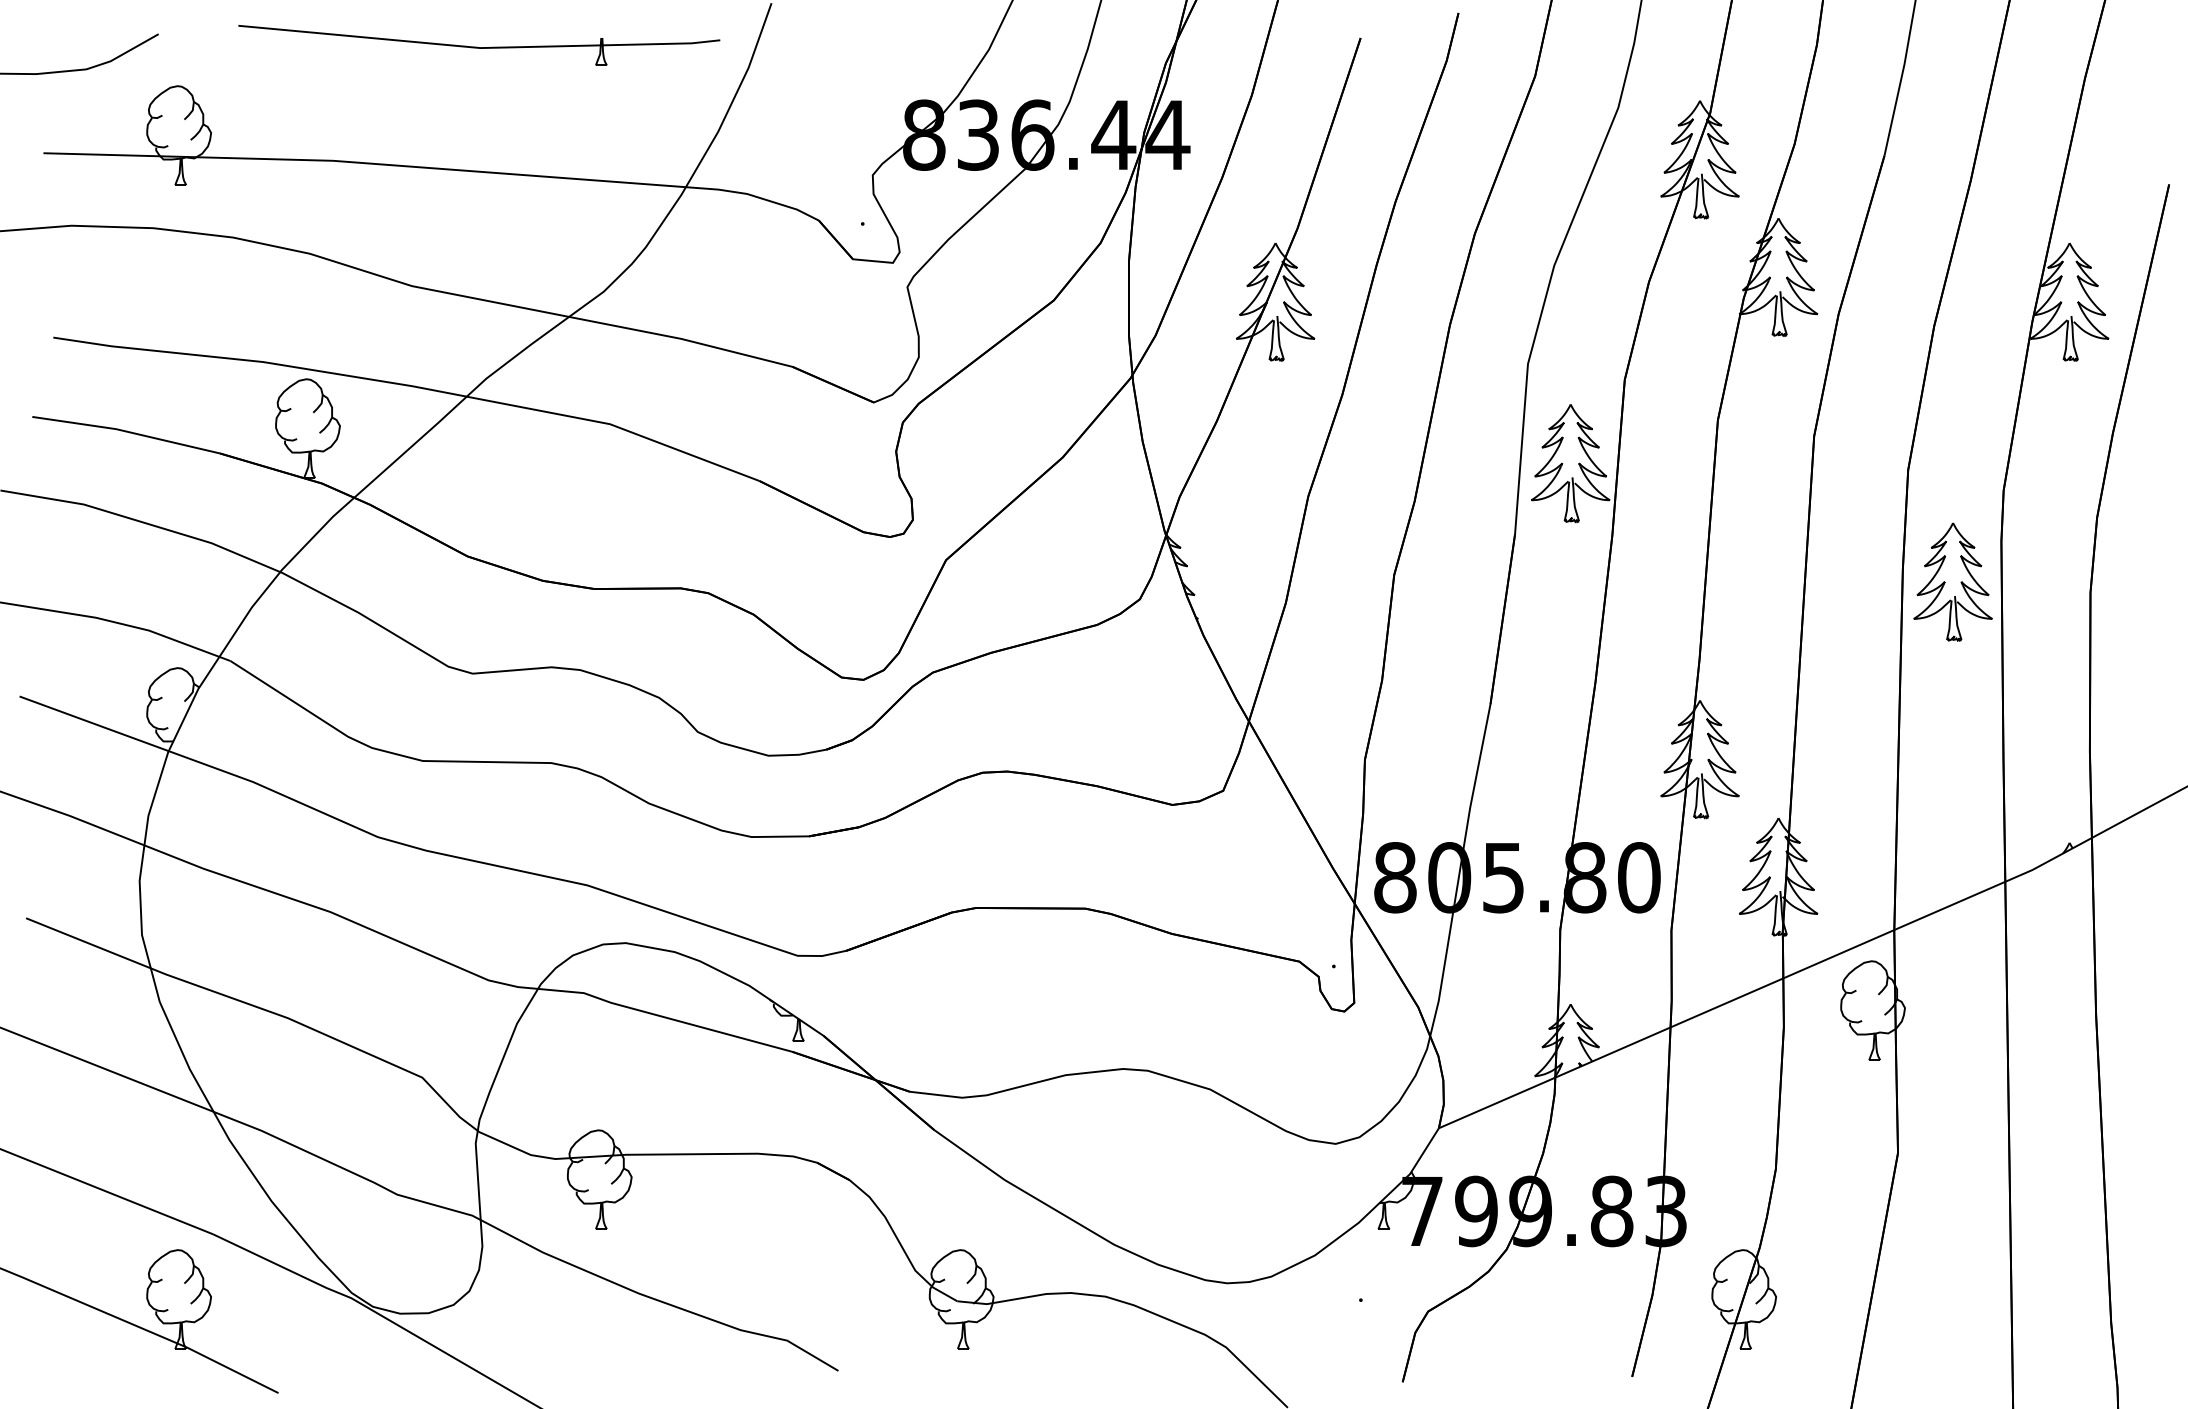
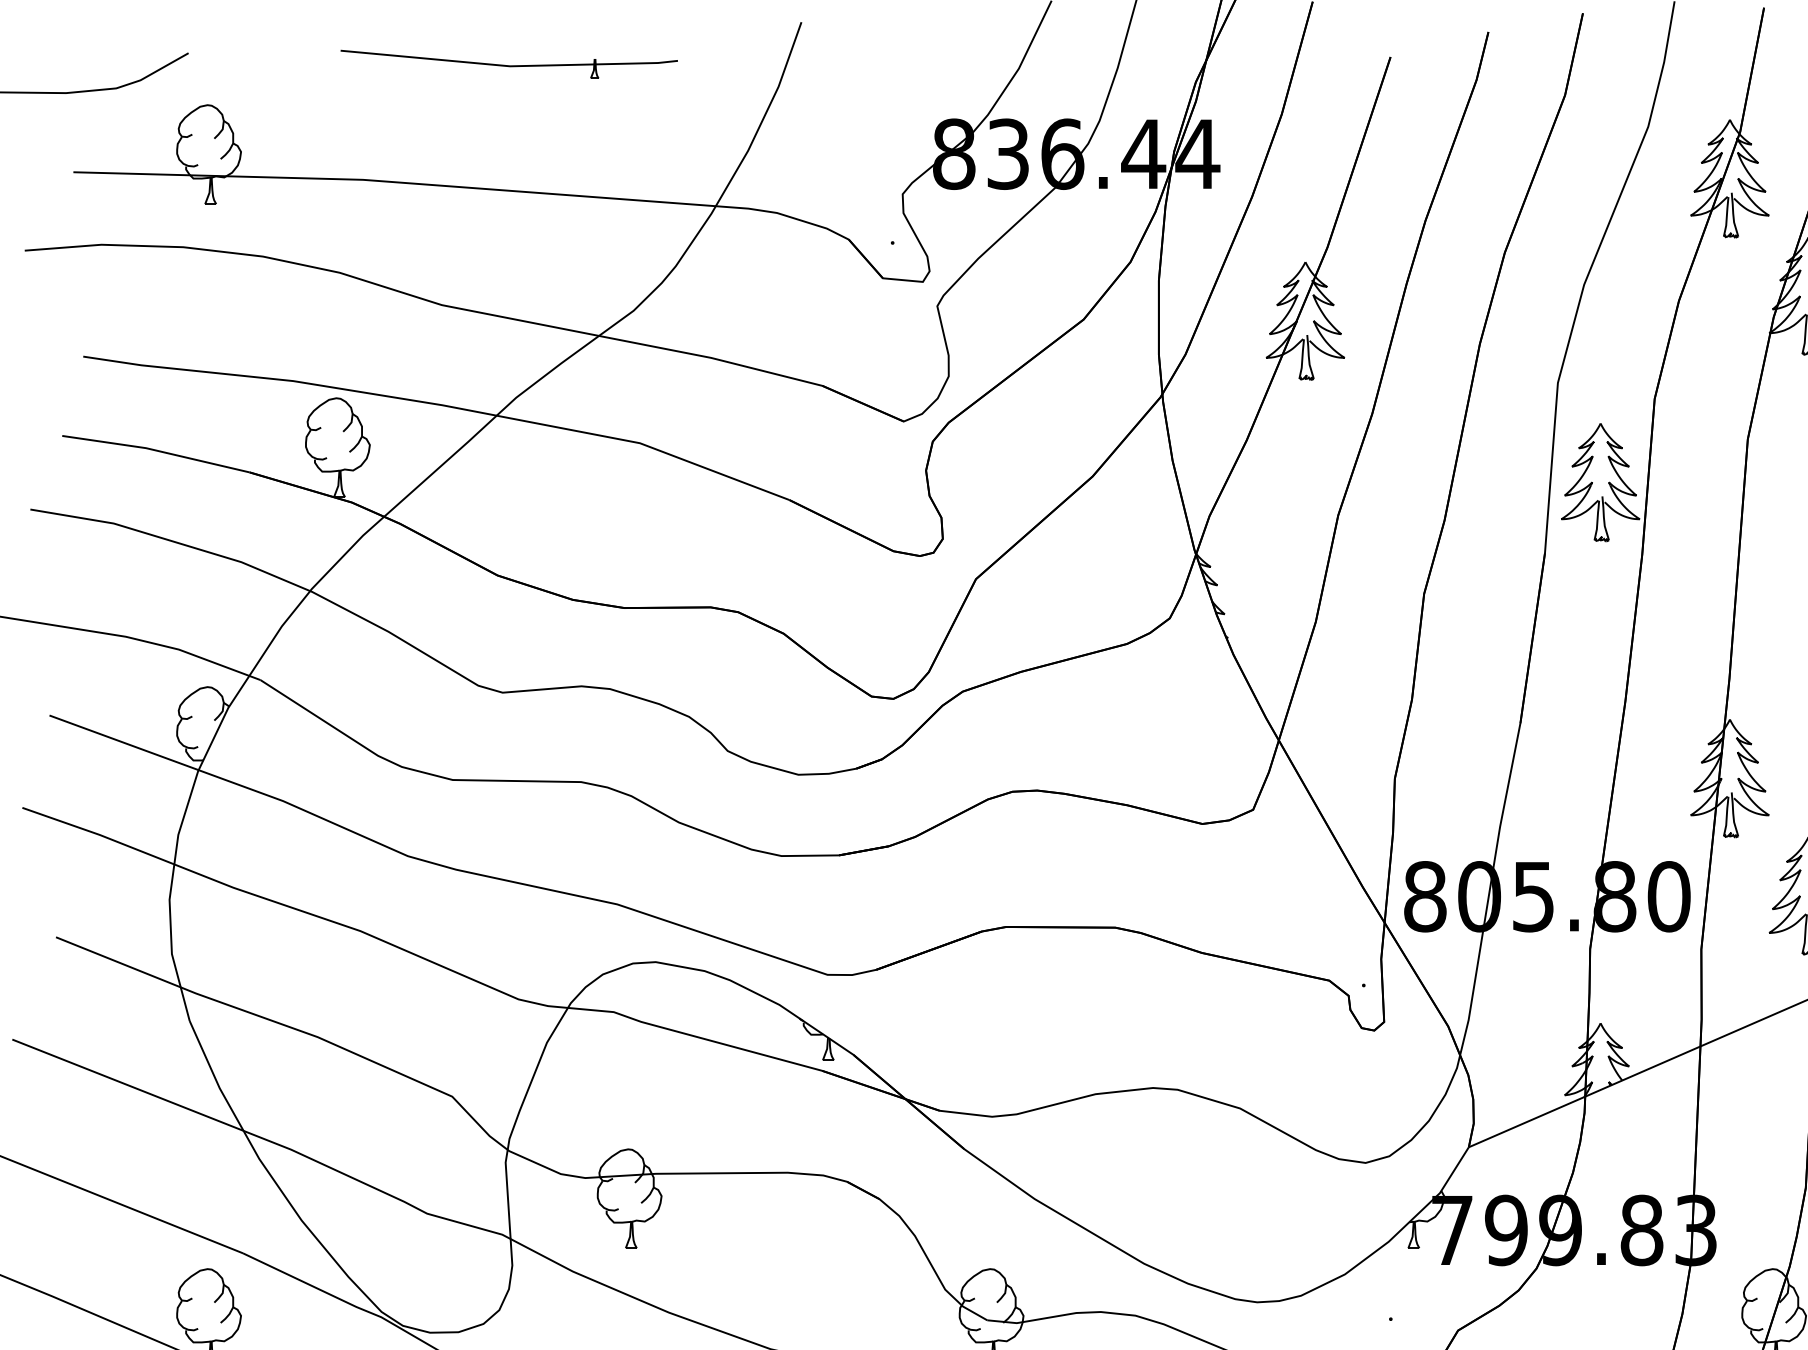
part: (479, 45) -> (509, 64), size x0.7

